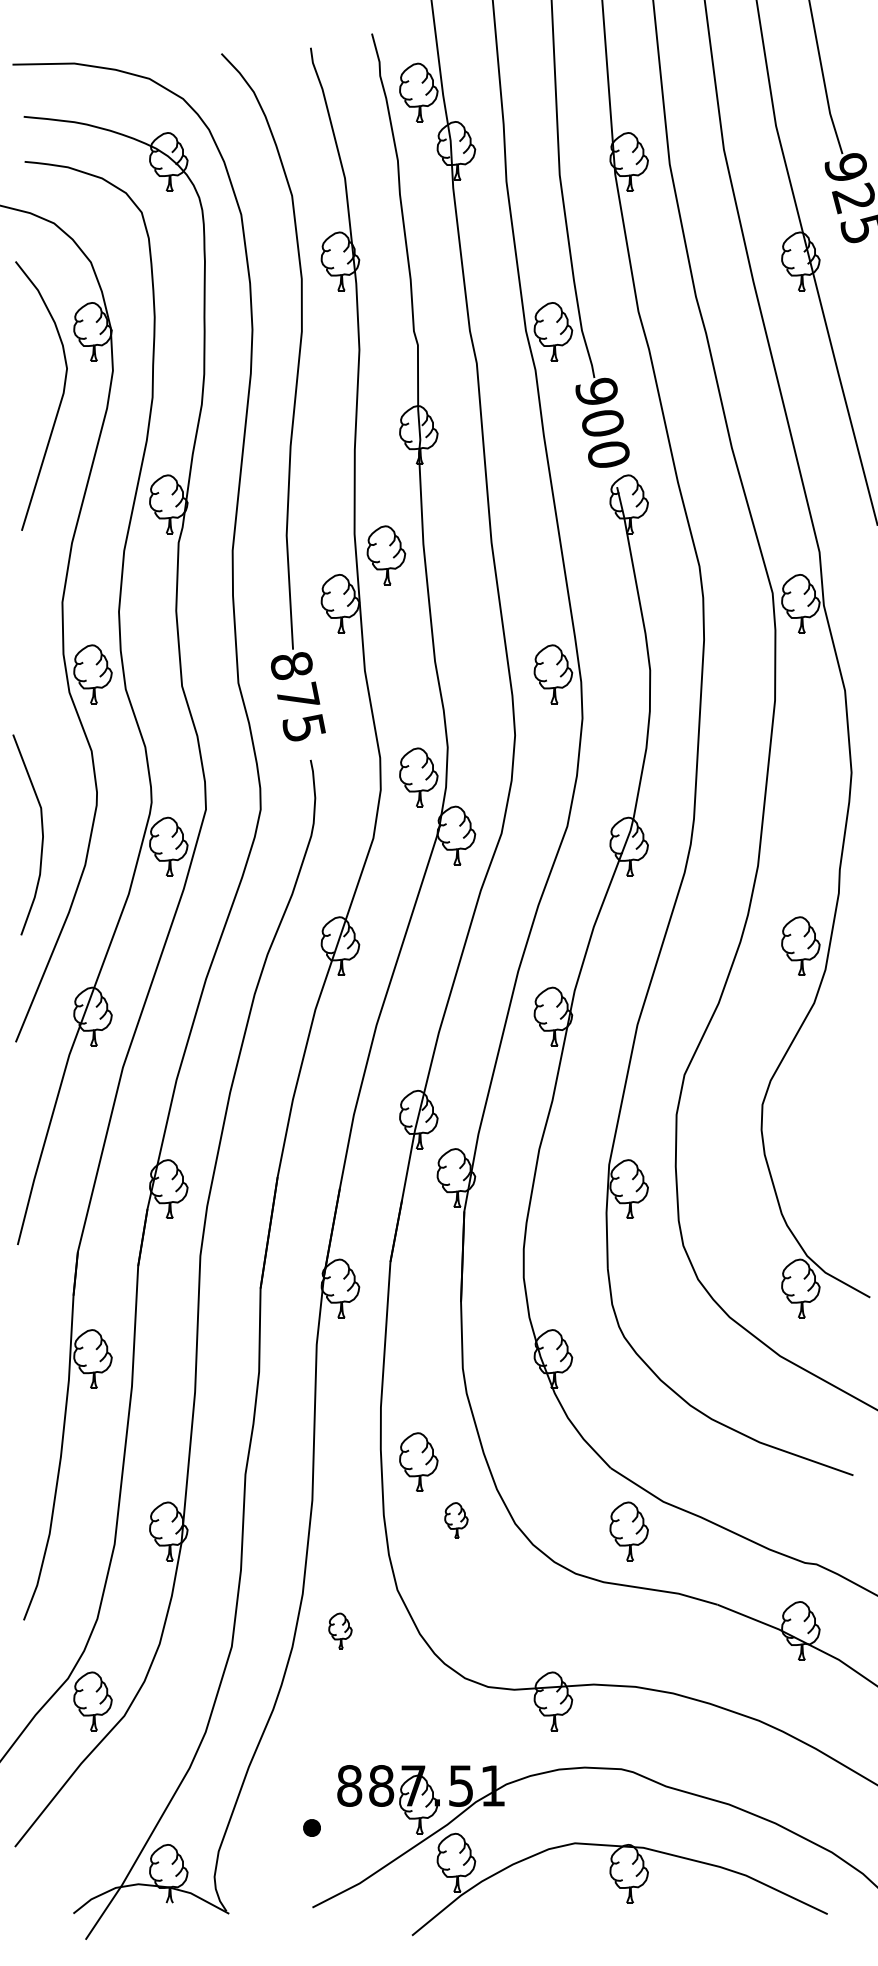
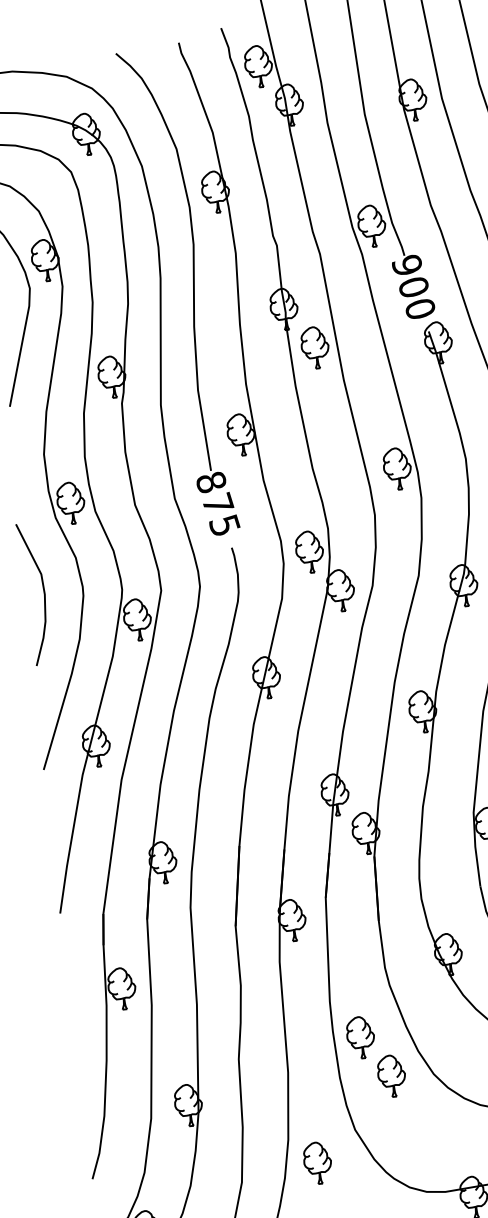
part: (386, 555) -> (315, 347), moved
curve: (41, 832) -> (43, 591), moved
part: (456, 1520) -> (391, 1076), size x1.67
part: (340, 1630) -> (317, 1162), size x1.67

